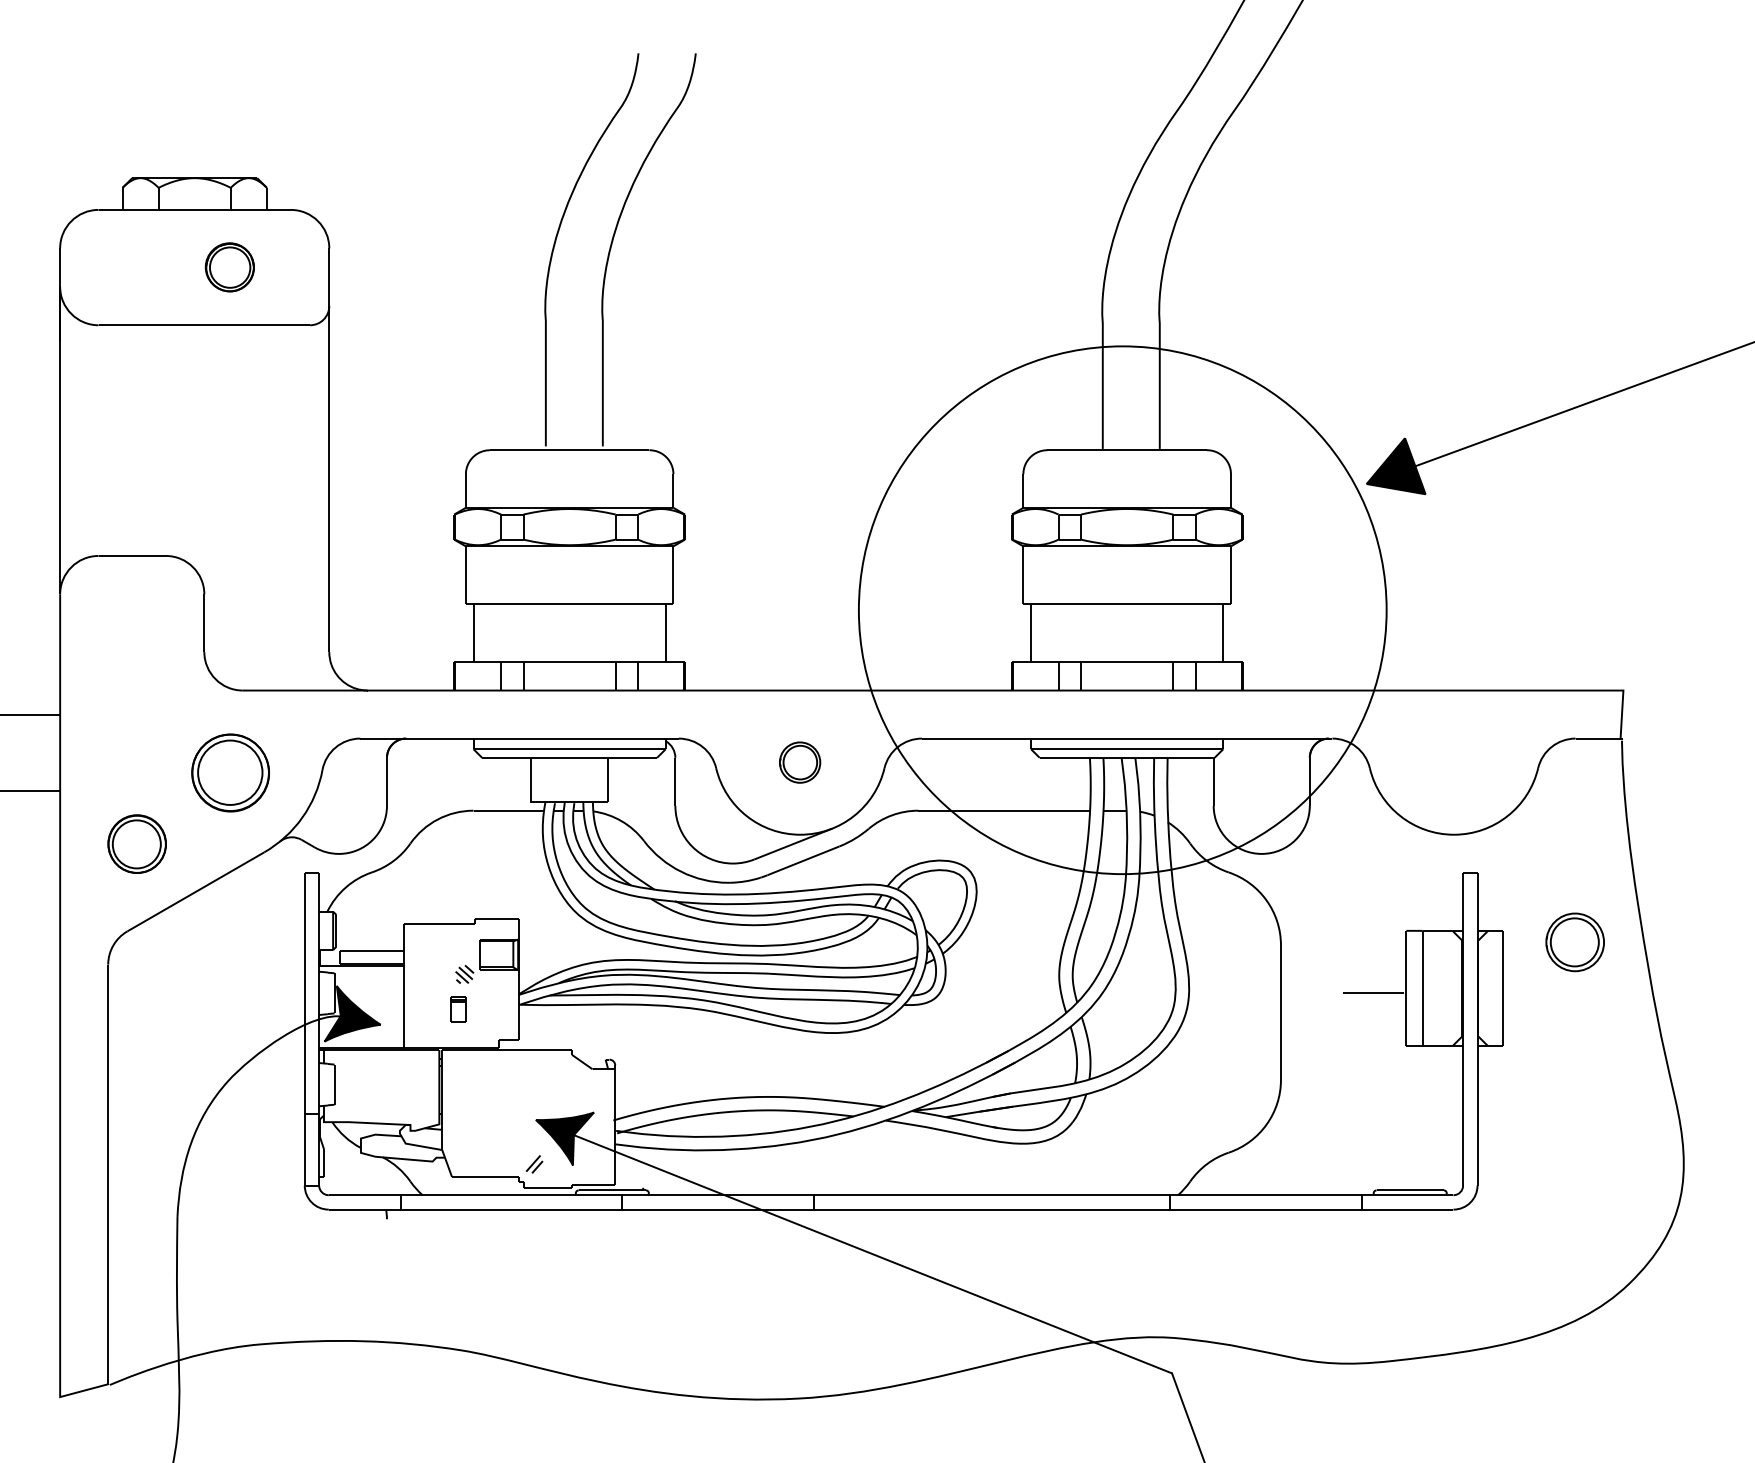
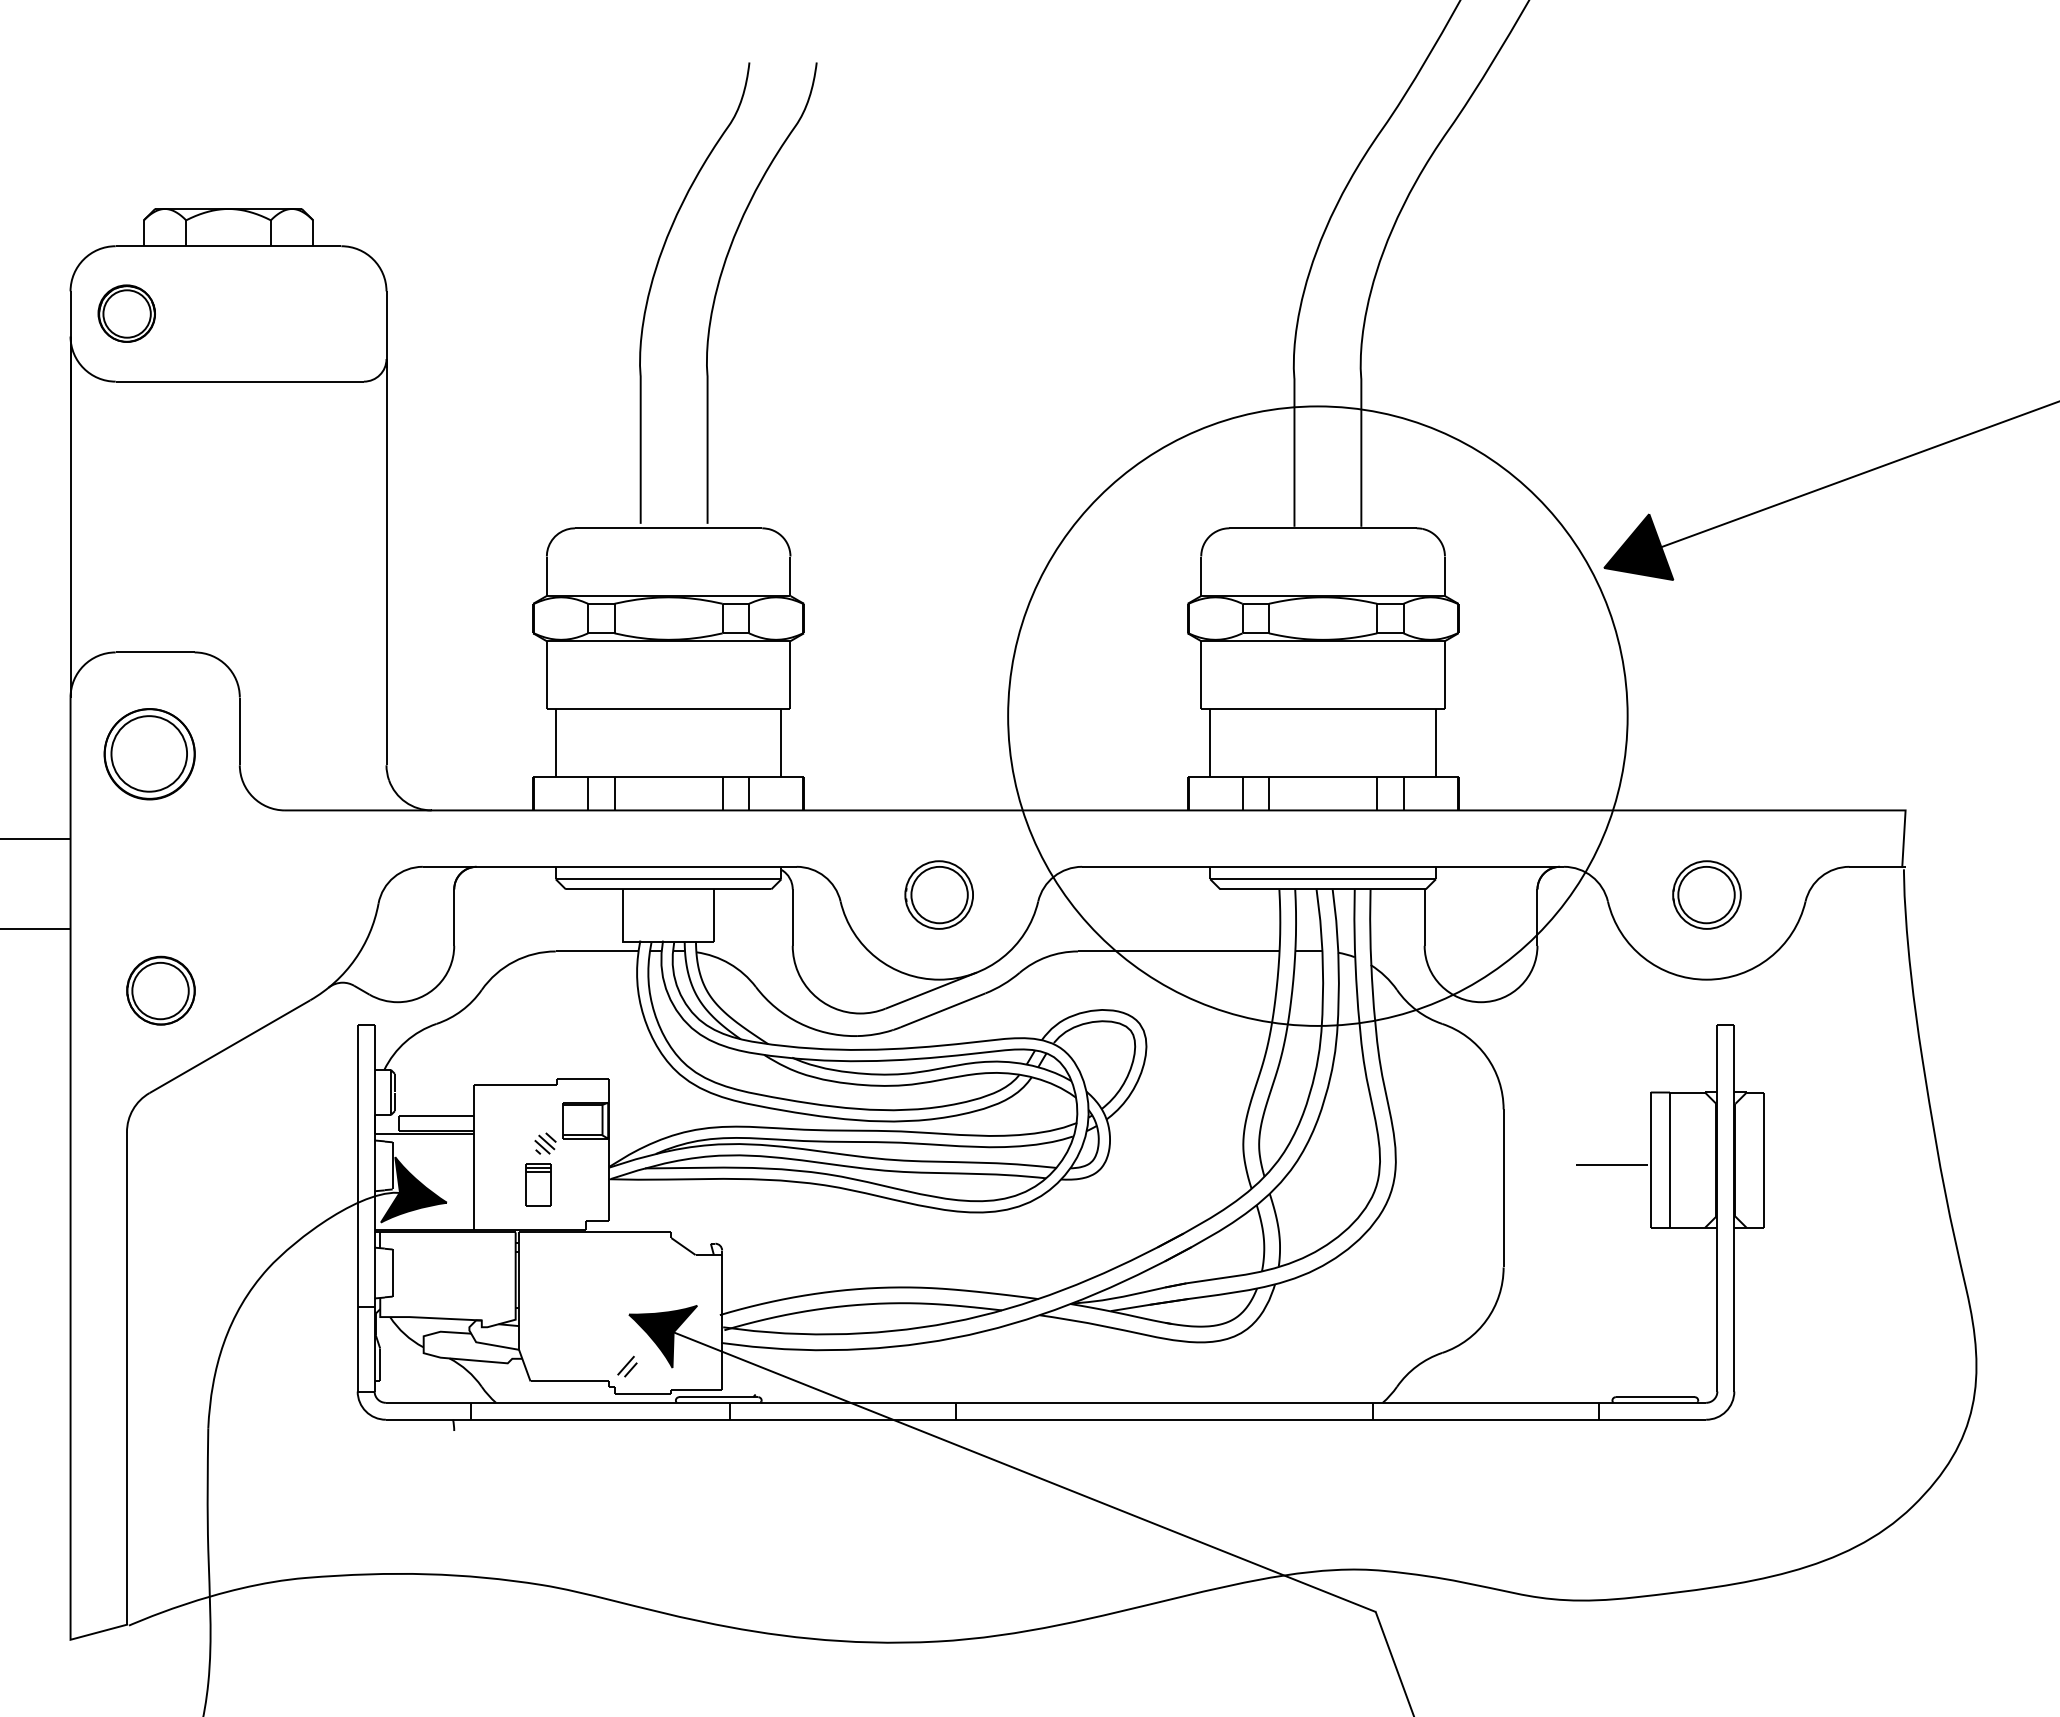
part: (229, 267) -> (126, 313), moved
part: (799, 762) -> (938, 894), size x1.43
part: (230, 773) -> (149, 754), moved
part: (1574, 941) -> (1706, 894), moved
part: (458, 1009) -> (538, 1184), size x1.43

